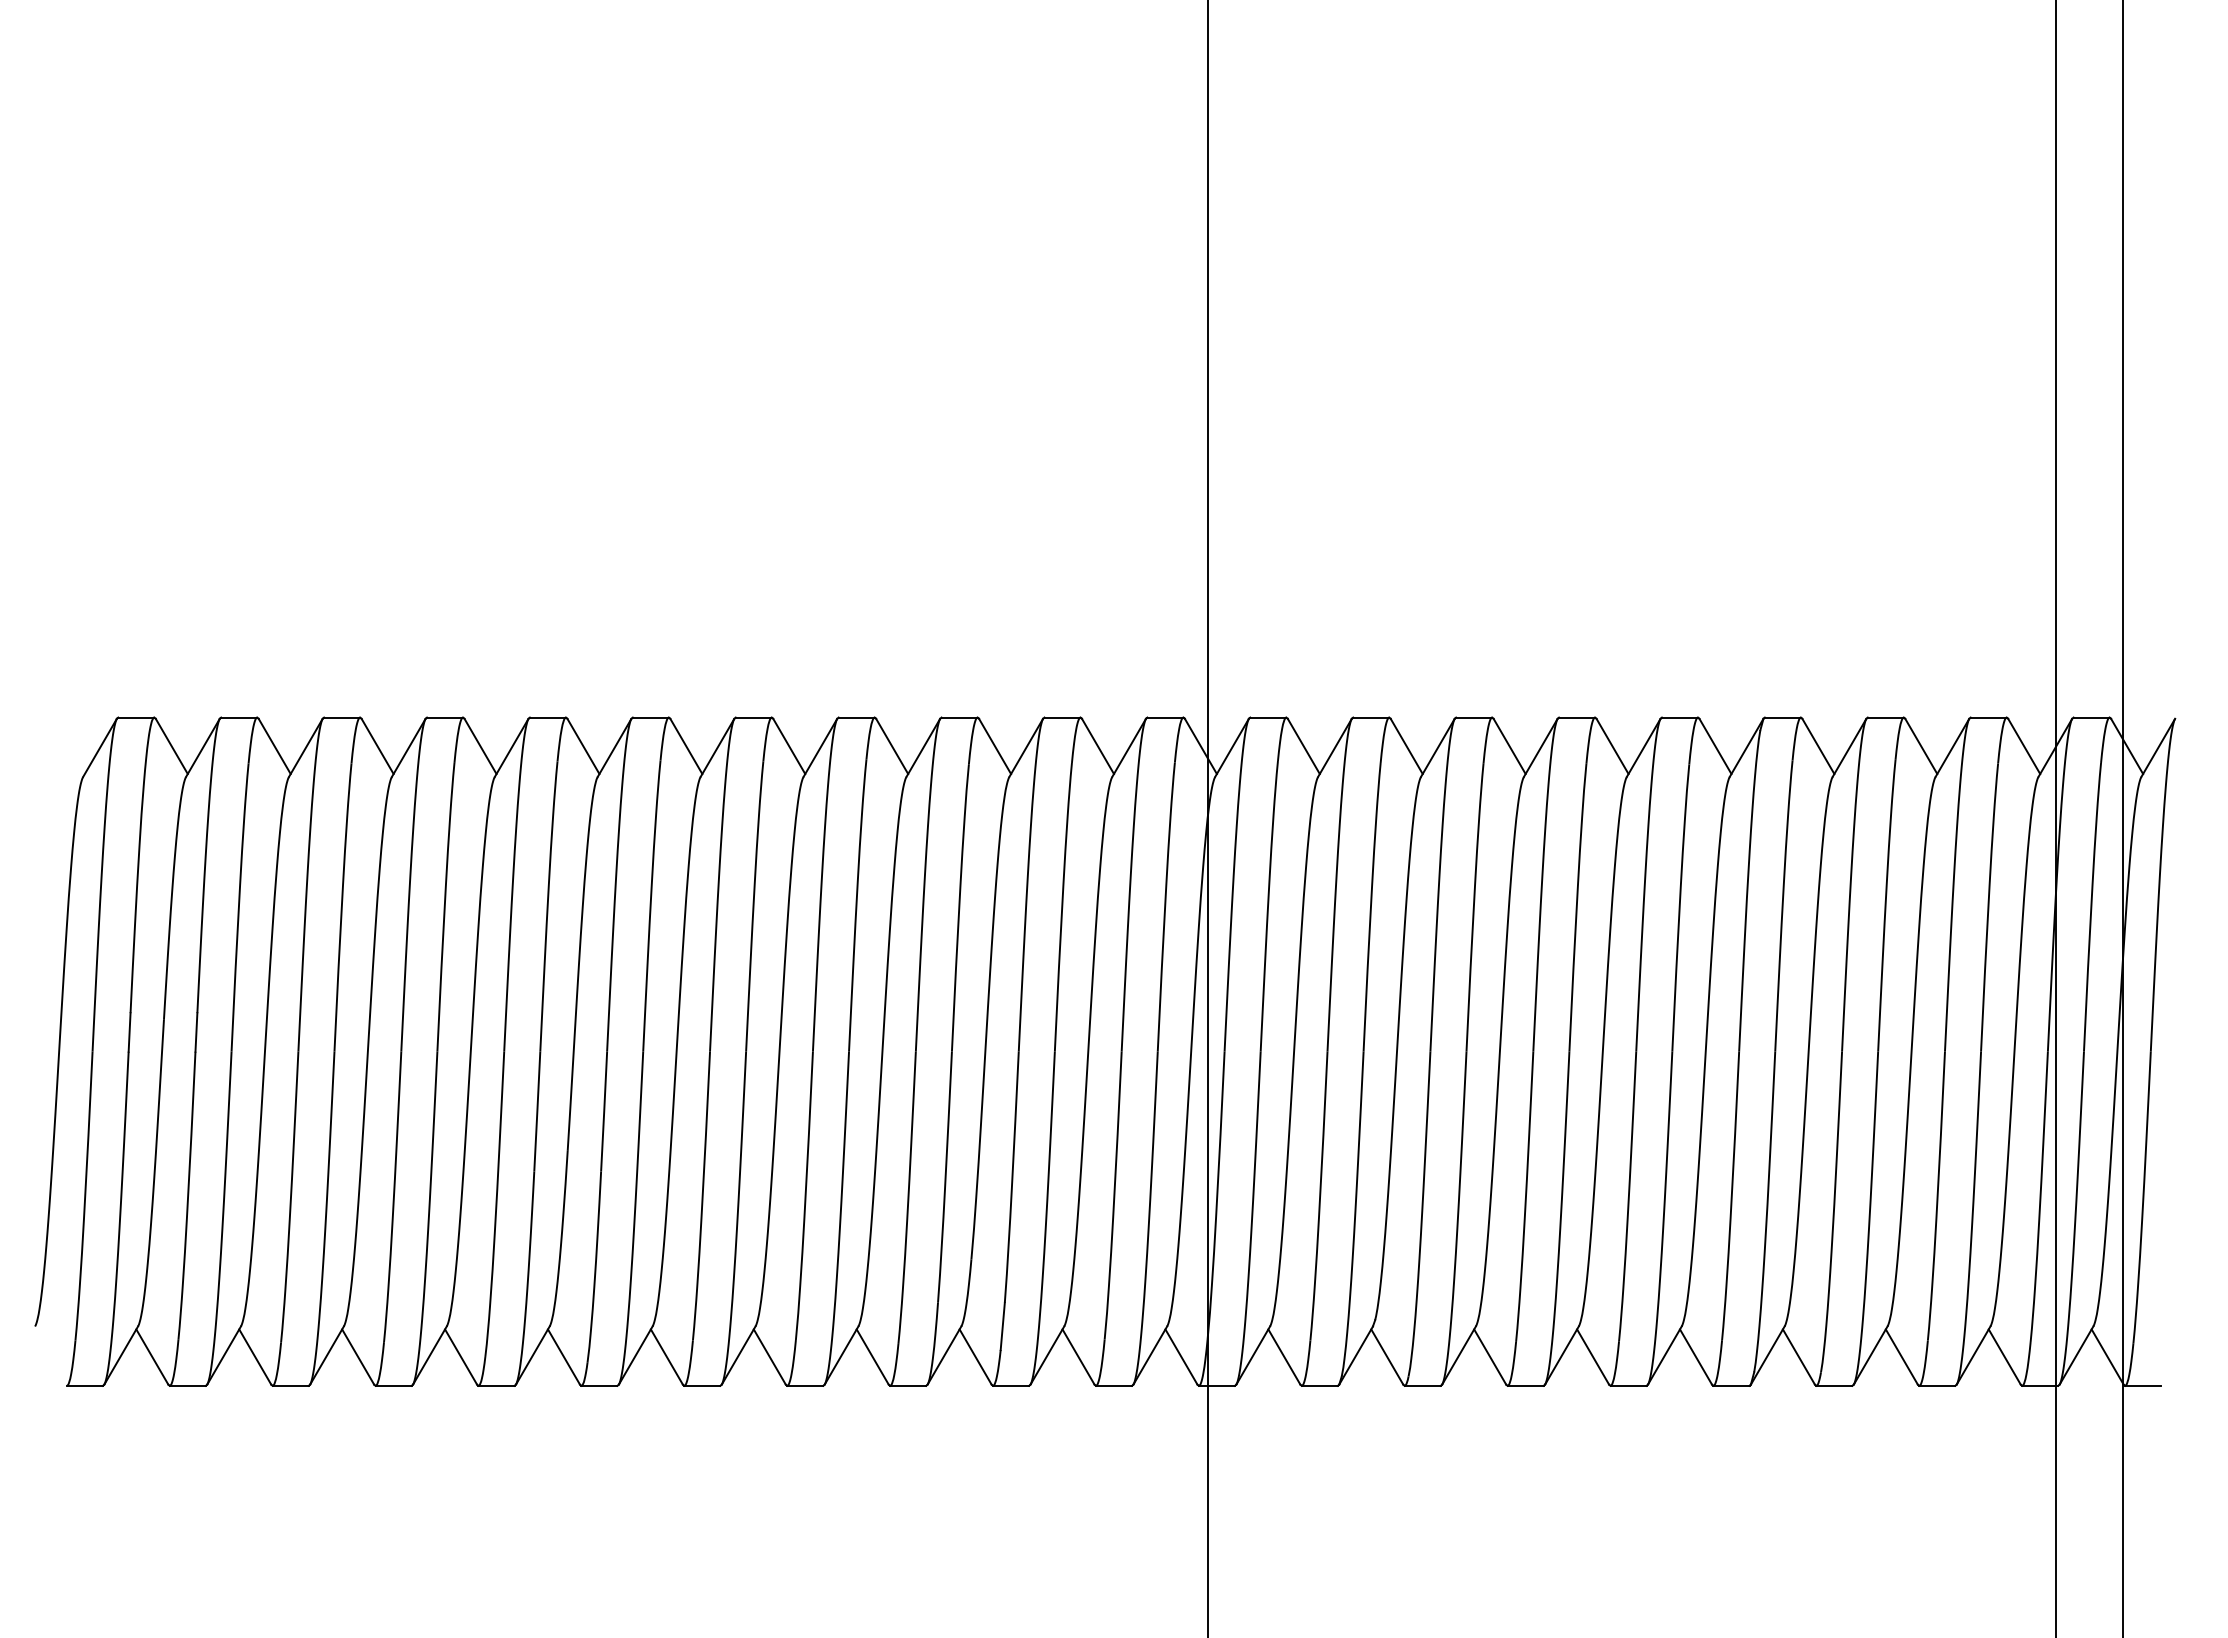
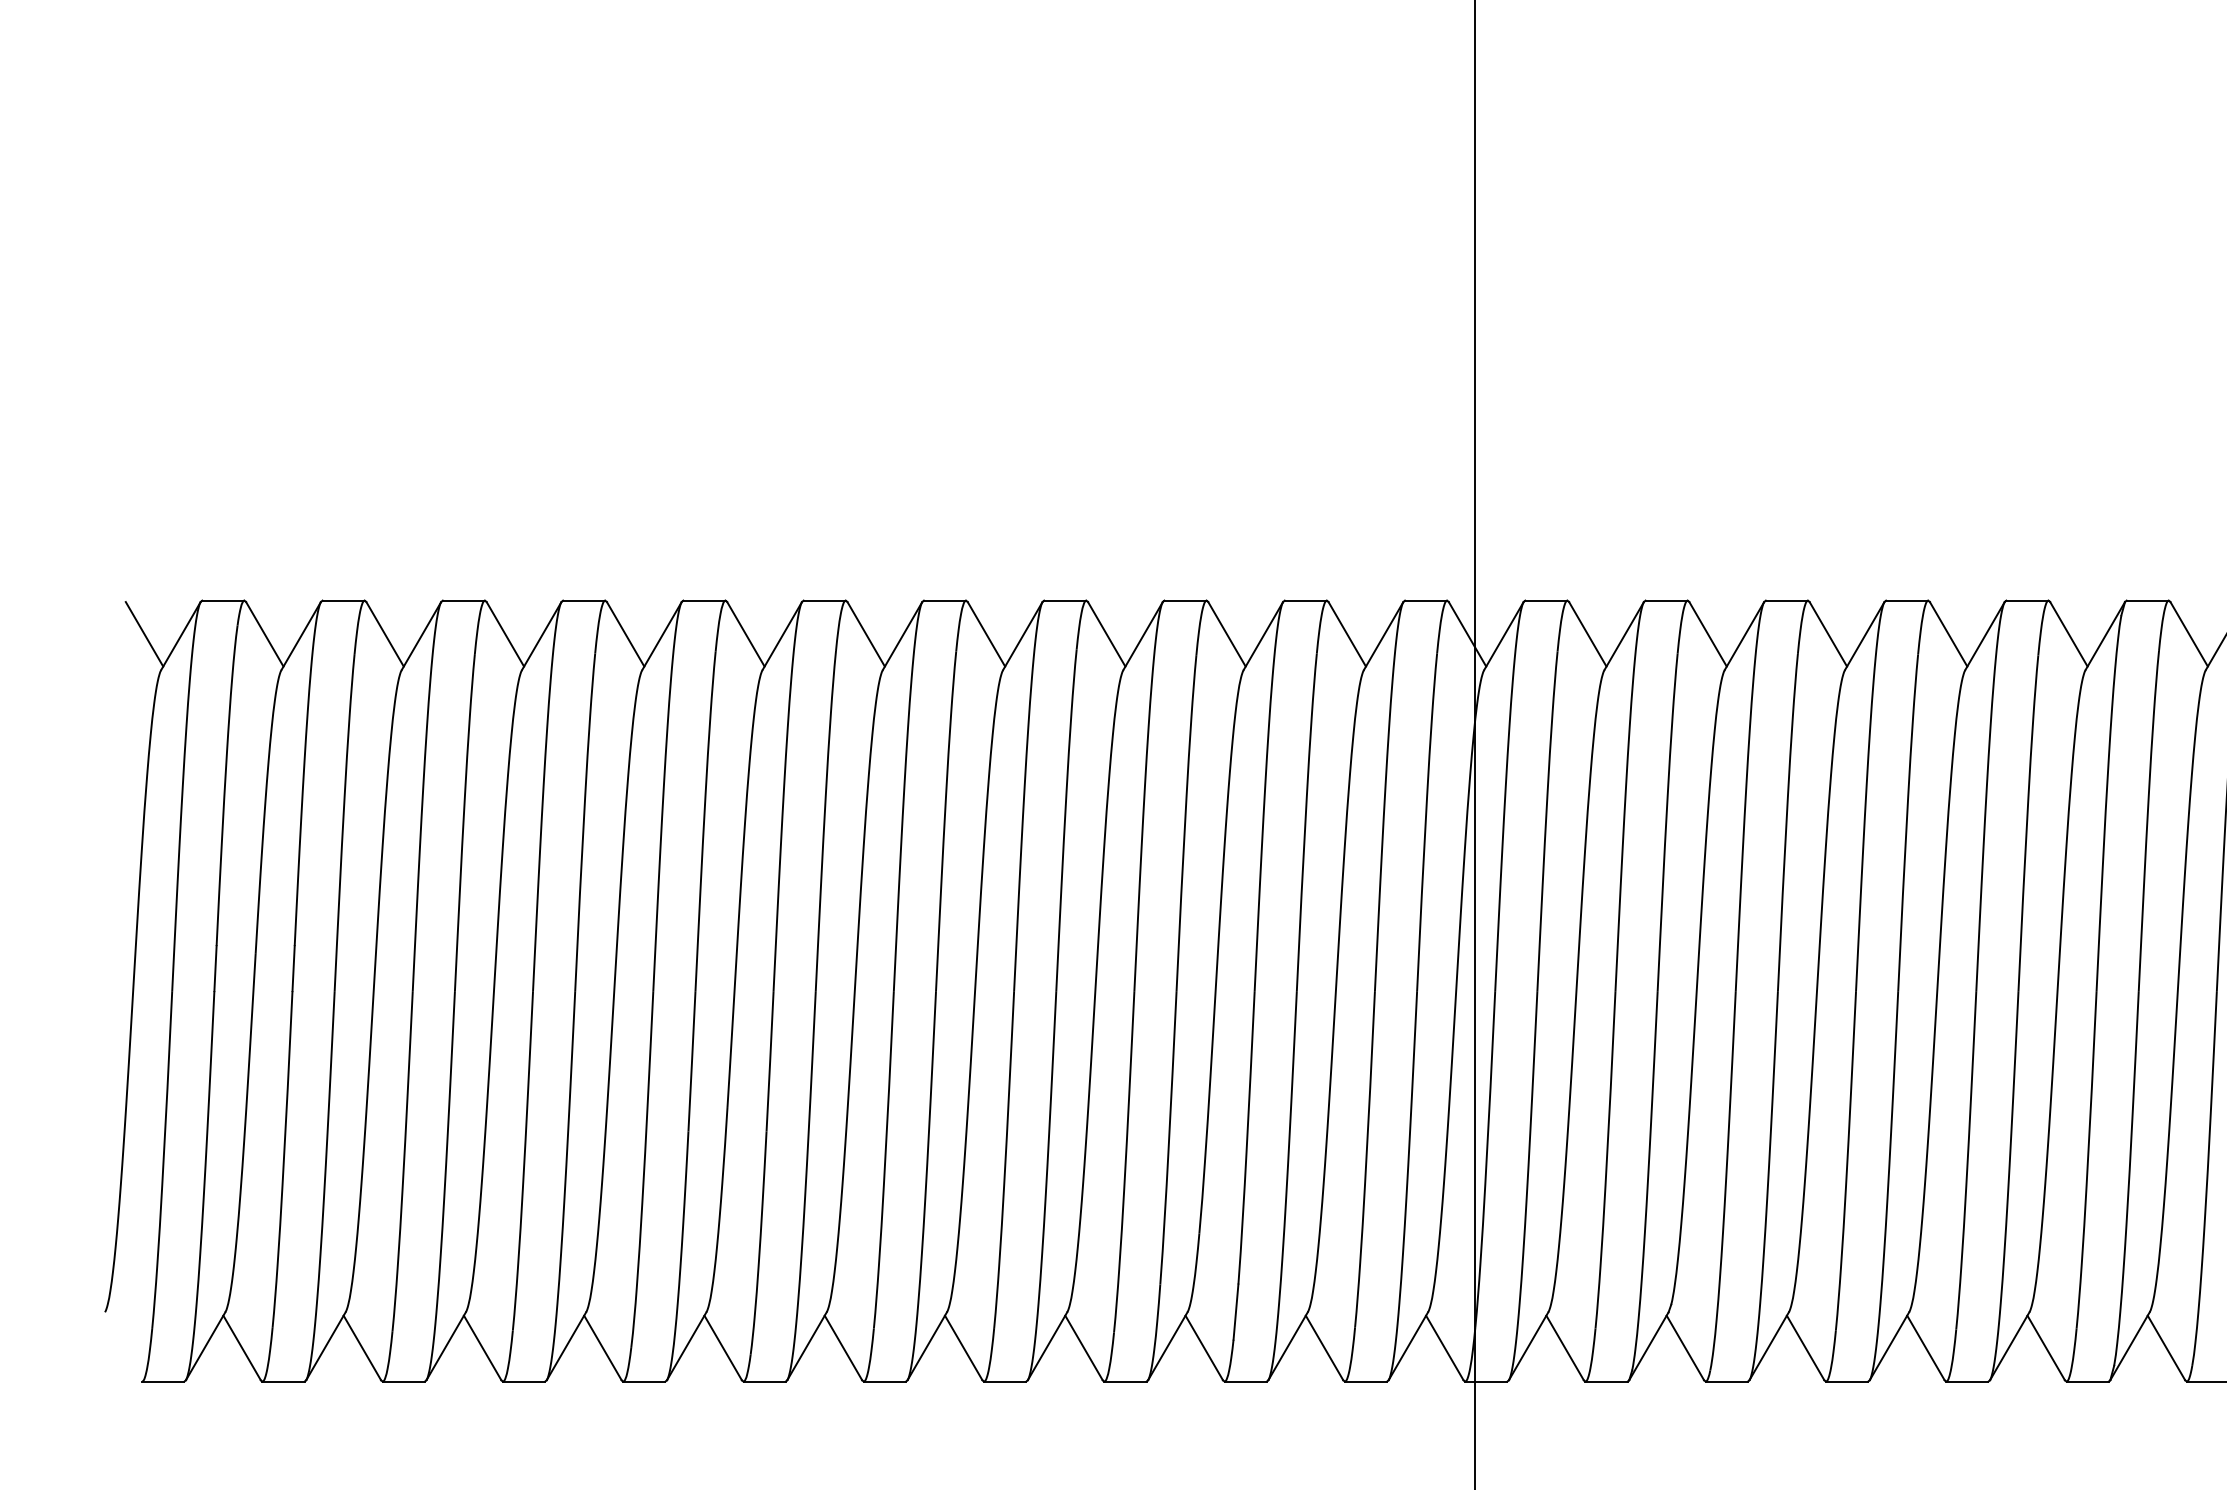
line: (68, 746) -> (144, 634), added

